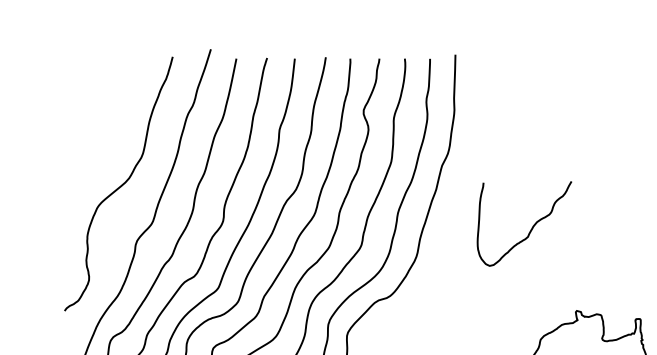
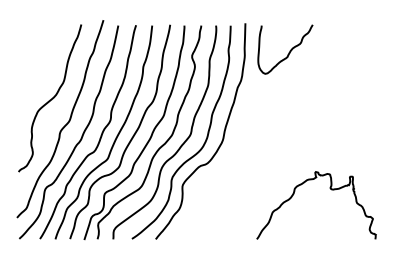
curve: (531, 225) -> (289, 50), moved

